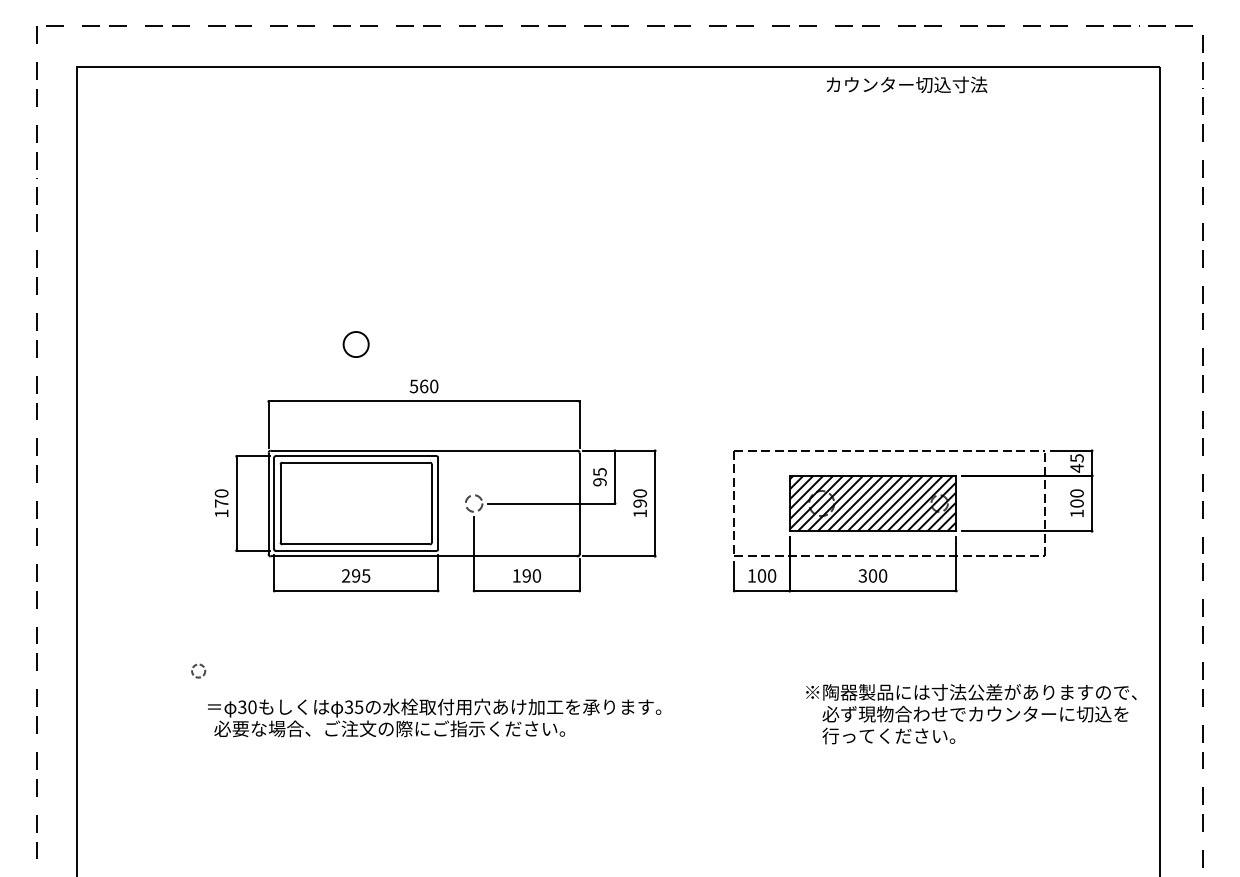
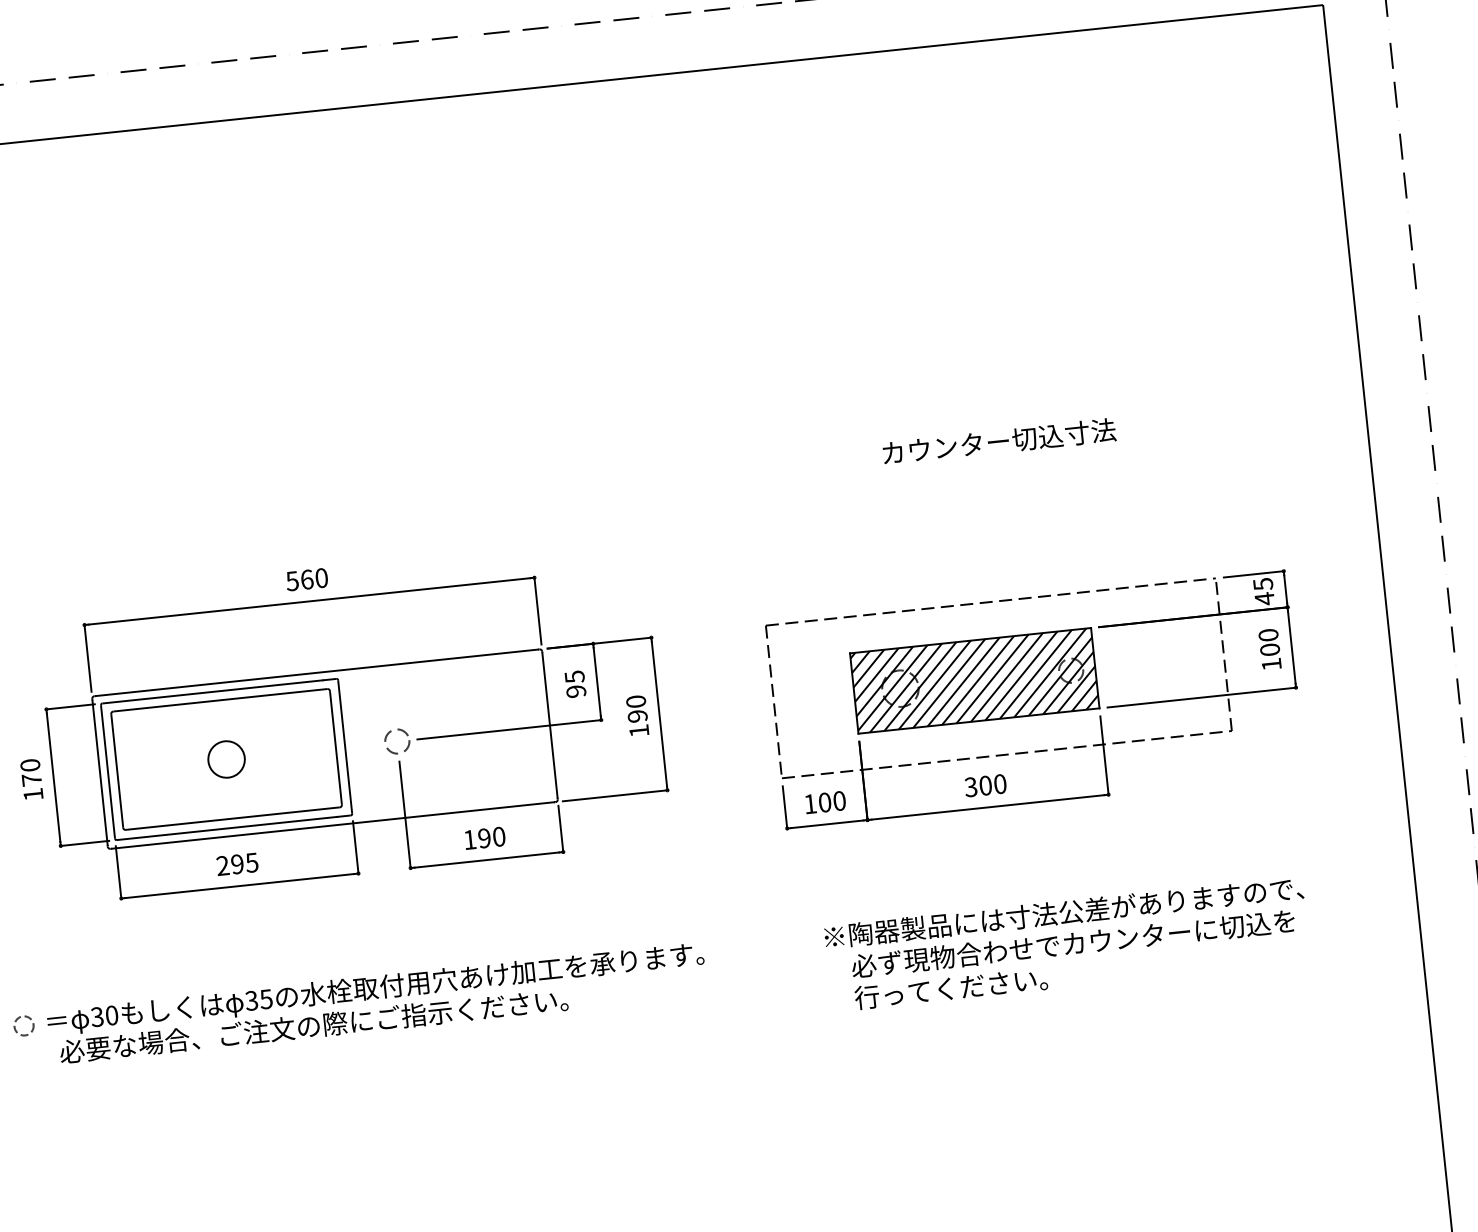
text: (907, 84) -> (999, 441), moved
circle: (355, 344) -> (225, 759), moved
text: (971, 714) -> (1067, 944), moved
text: (434, 717) -> (377, 1002), moved

